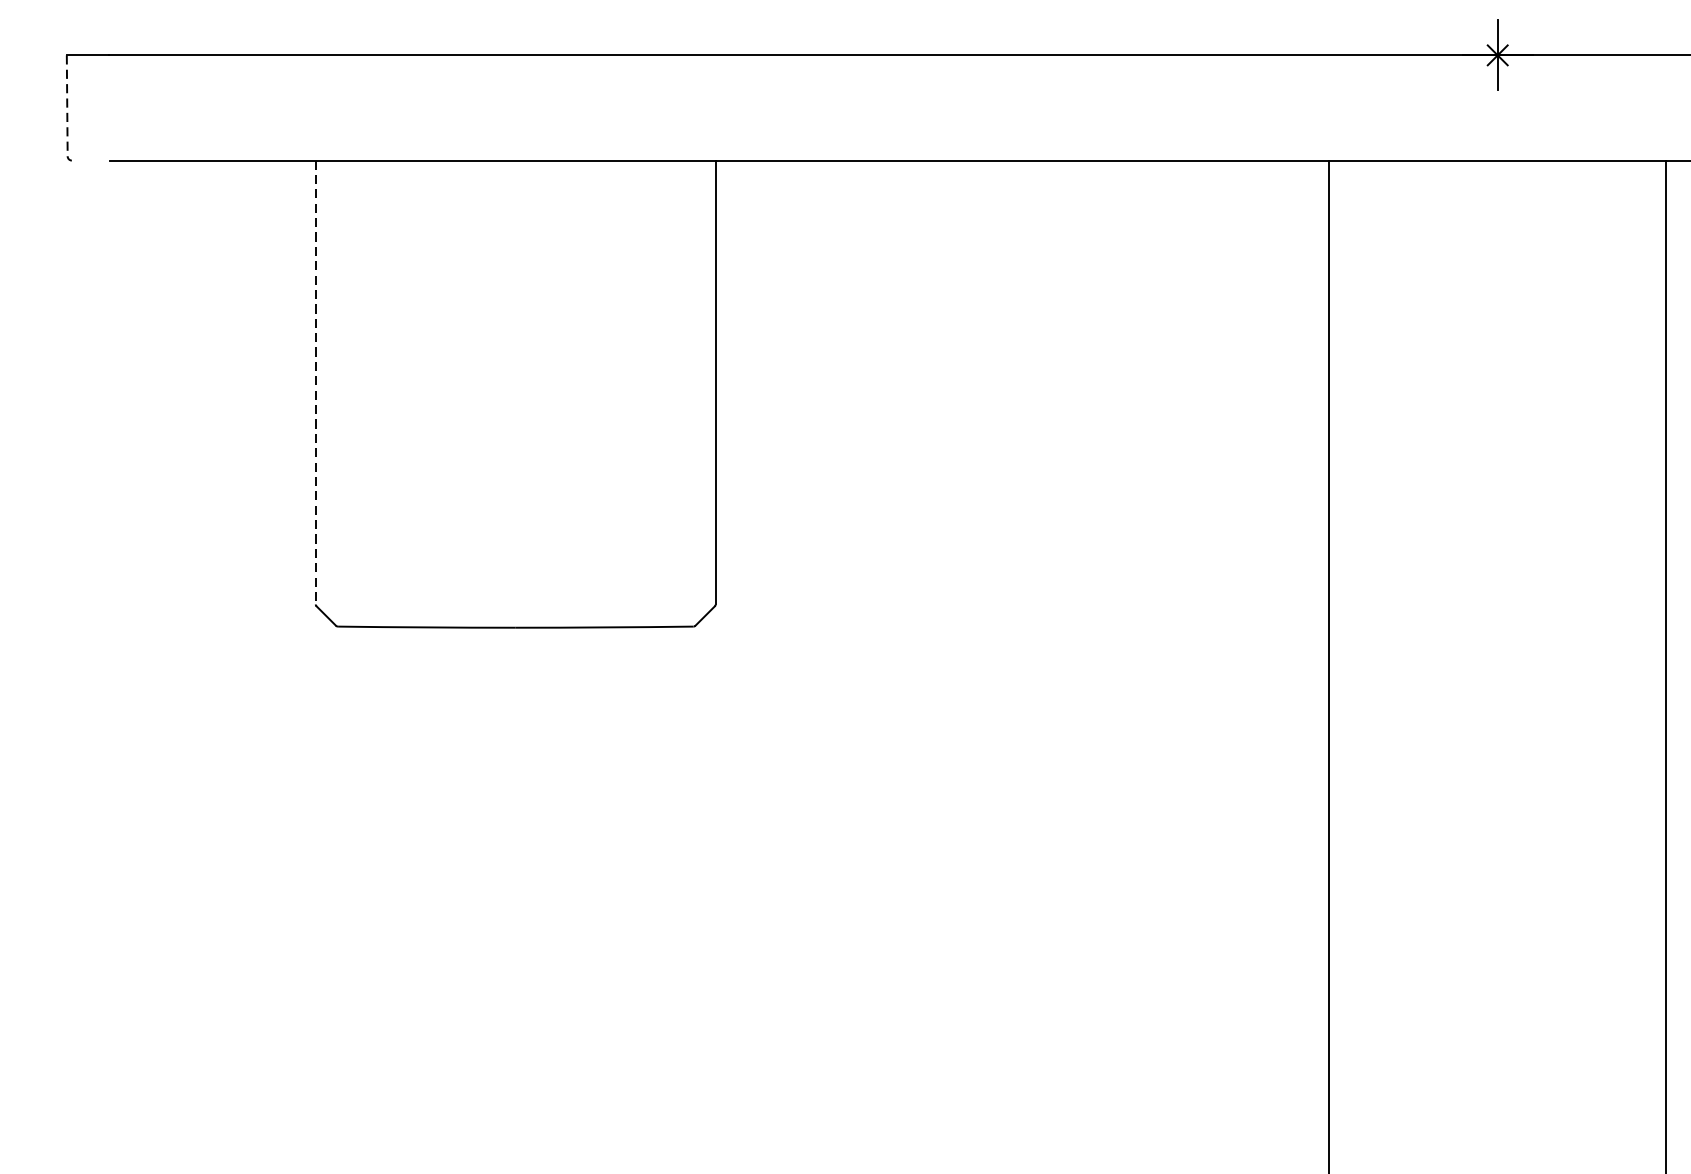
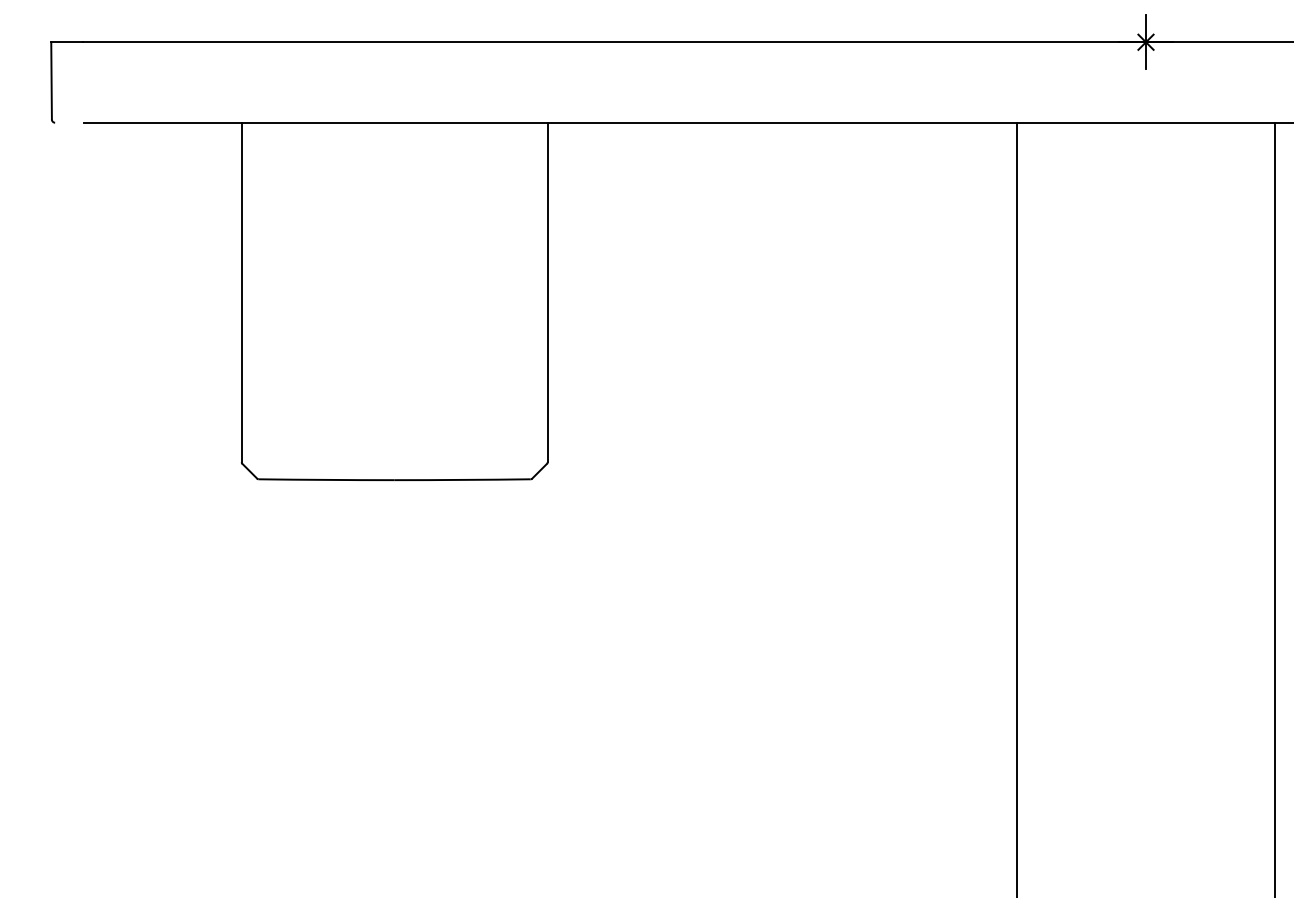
line: (67, 105) -> (51, 80), dashed -> solid
line: (315, 382) -> (241, 292), dashed -> solid

